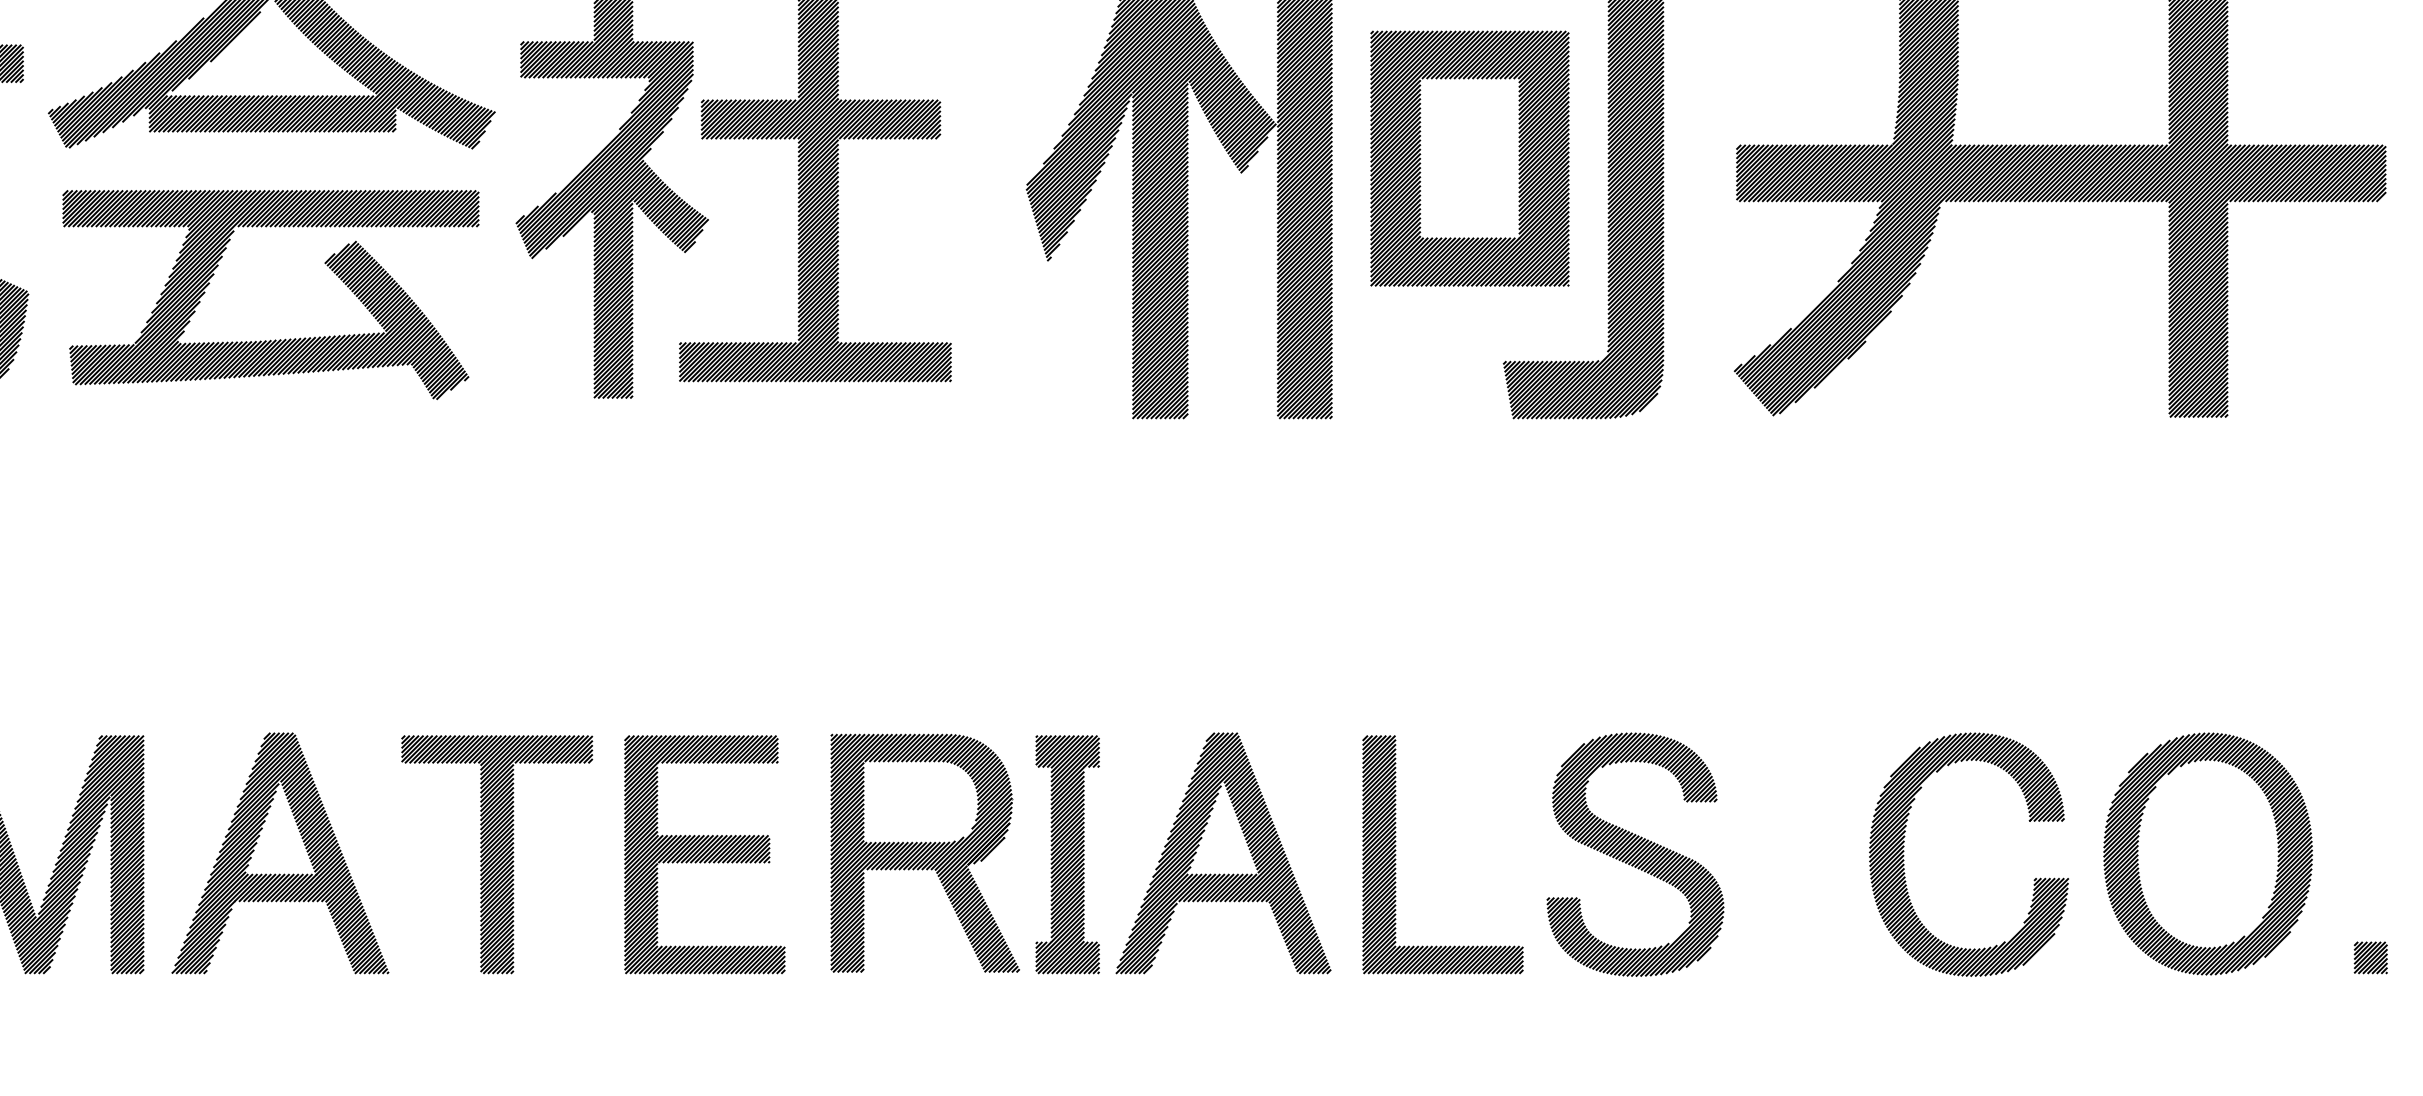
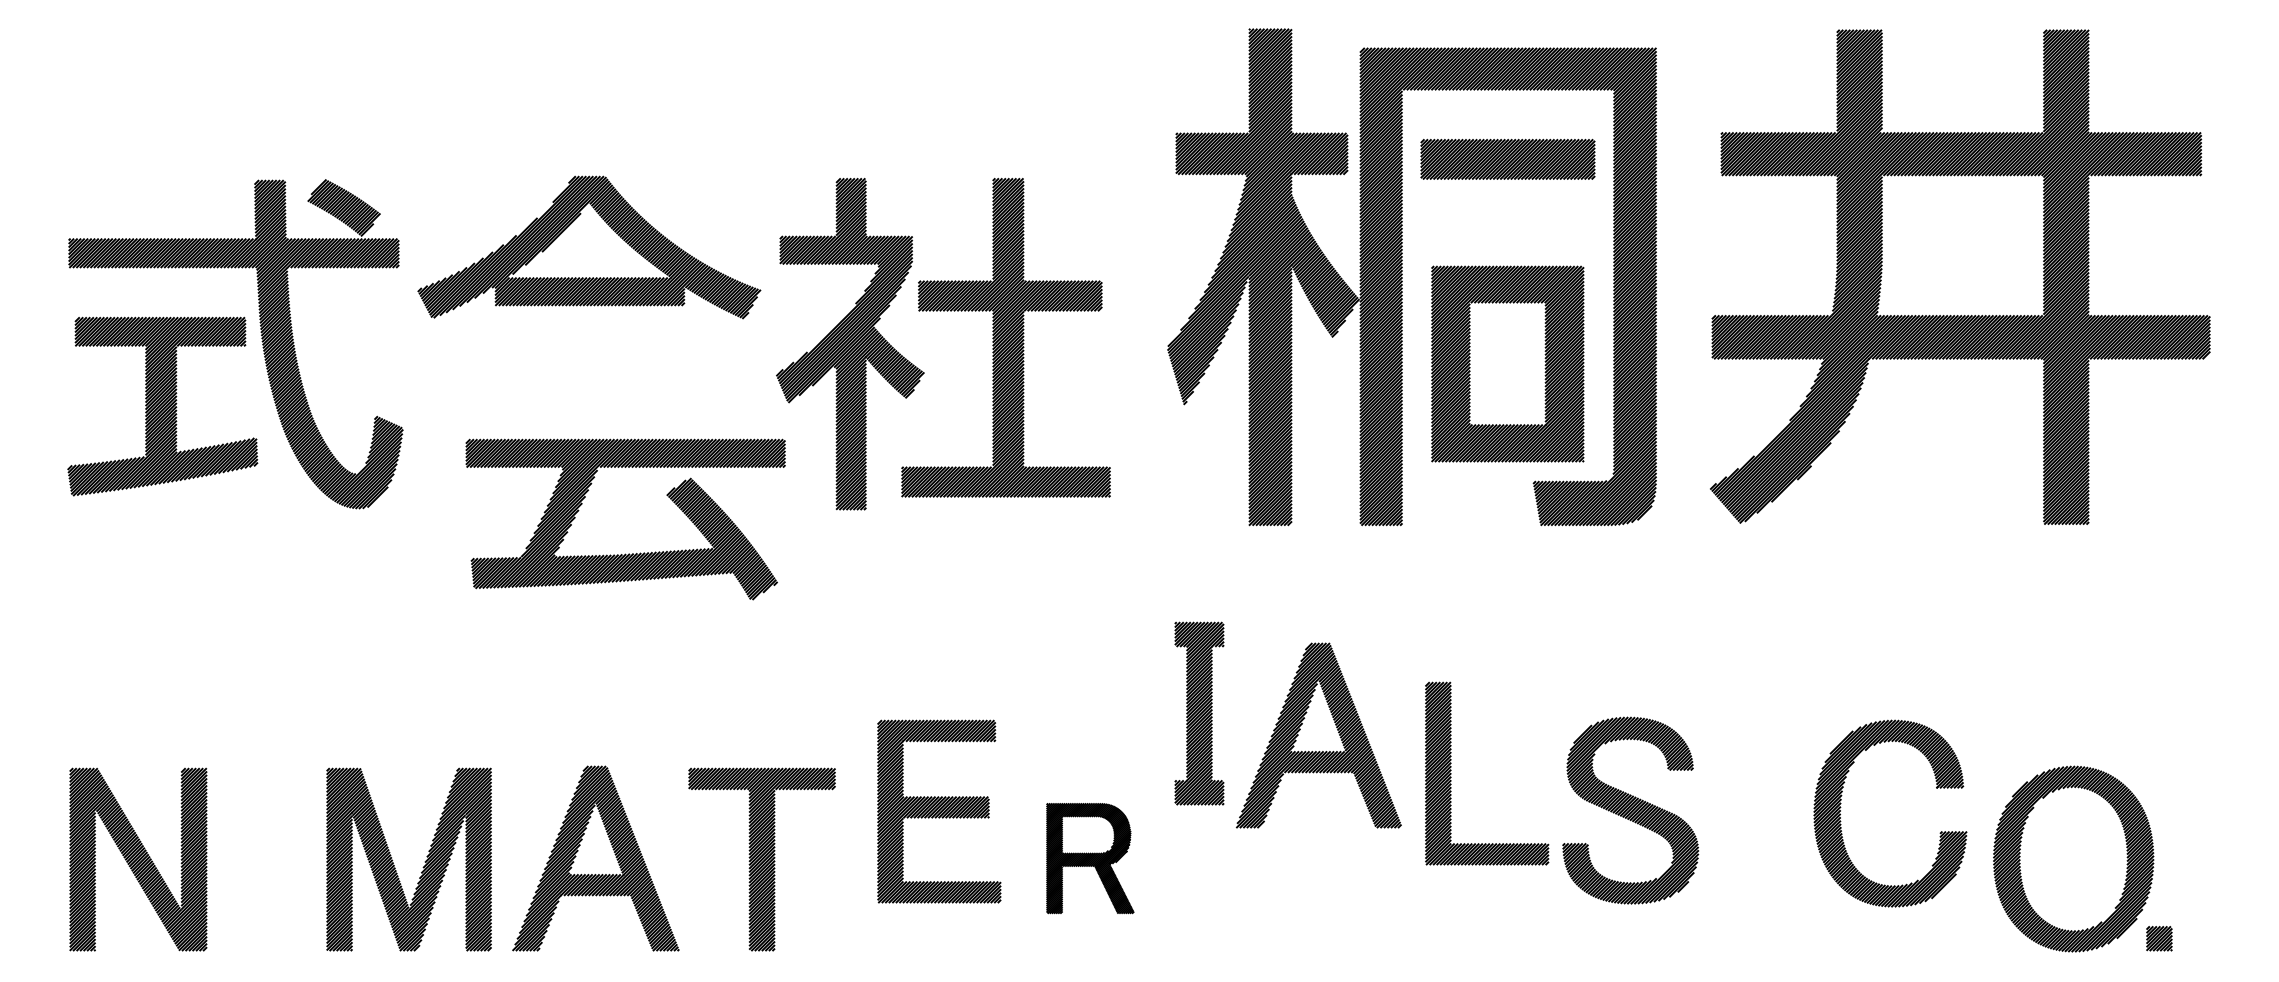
part: (1469, 157) -> (1507, 363), moved
part: (270, 339) -> (625, 553), moved
part: (925, 853) -> (1090, 858), size x0.6
part: (1223, 853) -> (1318, 735), moved
part: (705, 854) -> (939, 811), moved
part: (1067, 854) -> (1199, 713), moved
part: (1396, 854) -> (1451, 773), moved
part: (1635, 854) -> (1630, 810), moved
part: (1905, 855) -> (1841, 814), moved
part: (2370, 957) -> (2159, 938), moved

